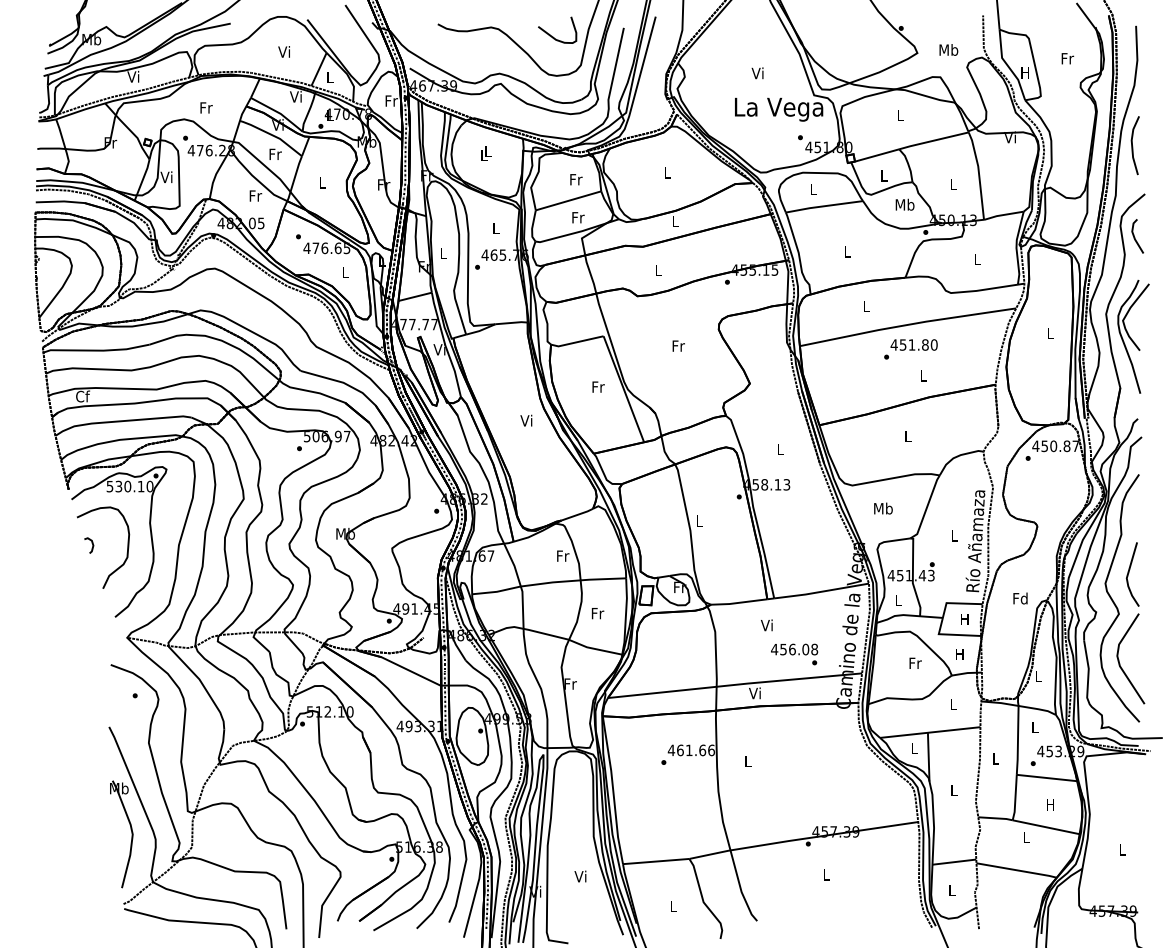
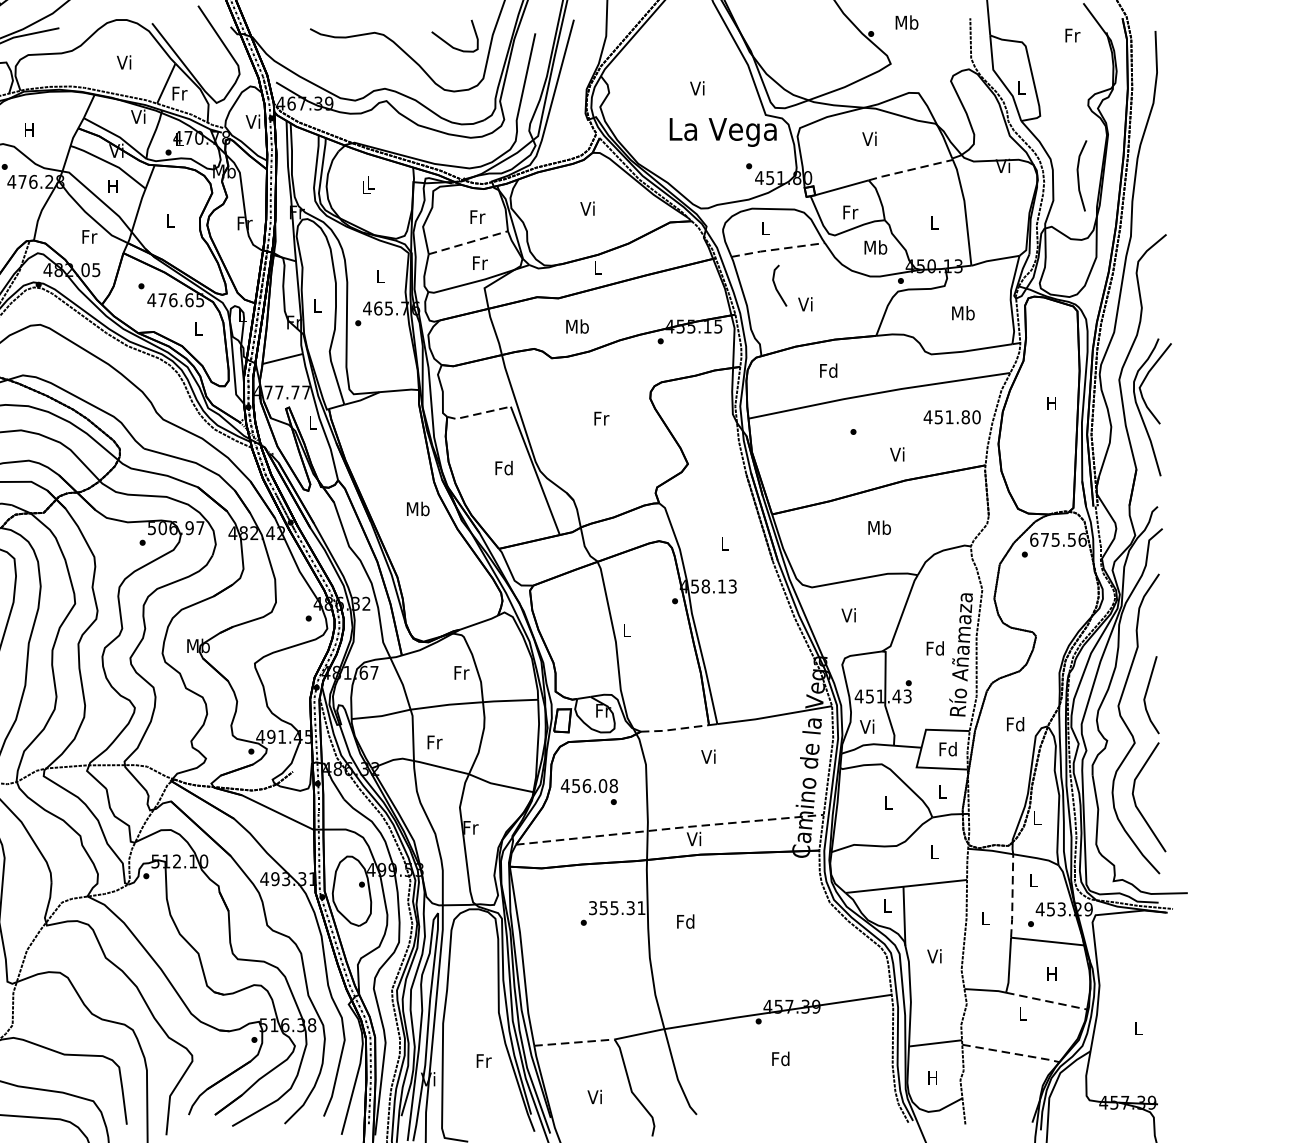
text: (948, 49) -> (906, 21), moved
text: (1067, 58) -> (1072, 35), moved
text: (1024, 72) -> (1020, 87), H -> L
text: (330, 77) -> (180, 93), L -> Fr
text: (390, 100) -> (252, 121), Fr -> Vi
text: (206, 107) -> (30, 129), Fr -> H
text: (899, 114) -> (869, 138), L -> Vi
line: (933, 140) -> (910, 169), solid -> dashed
line: (1133, 146) -> (1079, 176), moved
text: (275, 153) -> (113, 185), Fr -> H
text: (666, 172) -> (586, 208), L -> Vi
text: (884, 175) -> (850, 212), L -> Fr
line: (569, 200) -> (469, 242), solid -> dashed
line: (823, 206) -> (777, 249), solid -> dashed
line: (1135, 237) -> (777, 287), moved
text: (846, 251) -> (804, 304), L -> Vi
text: (977, 258) -> (963, 312), L -> Mb
text: (658, 269) -> (577, 325), L -> Mb
text: (866, 306) -> (829, 370), L -> Fd
text: (1049, 333) -> (1050, 403), L -> H
line: (576, 342) -> (478, 414), solid -> dashed
text: (913, 344) -> (951, 416), moved
text: (439, 349) -> (312, 422), Vi -> L
text: (922, 375) -> (896, 454), L -> Vi
text: (598, 386) -> (504, 467), Fr -> Fd
text: (526, 420) -> (417, 508), Vi -> Mb
text: (907, 436) -> (878, 528), L -> Mb
text: (1055, 446) -> (1057, 540), 450.87 -> 675.56
text: (883, 508) -> (849, 615), Mb -> Vi
text: (954, 535) -> (935, 647), L -> Fd
text: (897, 600) -> (866, 726), L -> Vi
line: (739, 602) -> (675, 729), solid -> dashed
text: (597, 613) -> (434, 742), moved
text: (964, 619) -> (947, 749), H -> Fd
text: (794, 654) -> (589, 791), moved
text: (959, 654) -> (941, 791), H -> L
text: (915, 662) -> (888, 801), Fr -> L
line: (735, 684) -> (670, 828), solid -> dashed
line: (1017, 740) -> (1011, 896), solid -> dashed
text: (691, 750) -> (617, 908), 461.66 -> 355.31
text: (748, 761) -> (686, 921), L -> Fd
text: (953, 789) -> (934, 955), L -> Vi
line: (1046, 827) -> (1047, 1001), solid -> dashed
line: (656, 861) -> (574, 1042), solid -> dashed
line: (1017, 870) -> (1011, 1053), solid -> dashed
text: (826, 874) -> (780, 1058), L -> Fd
text: (580, 876) -> (482, 1060), Vi -> Fr
text: (951, 890) -> (932, 1077), L -> H
text: (672, 906) -> (594, 1097), L -> Vi

